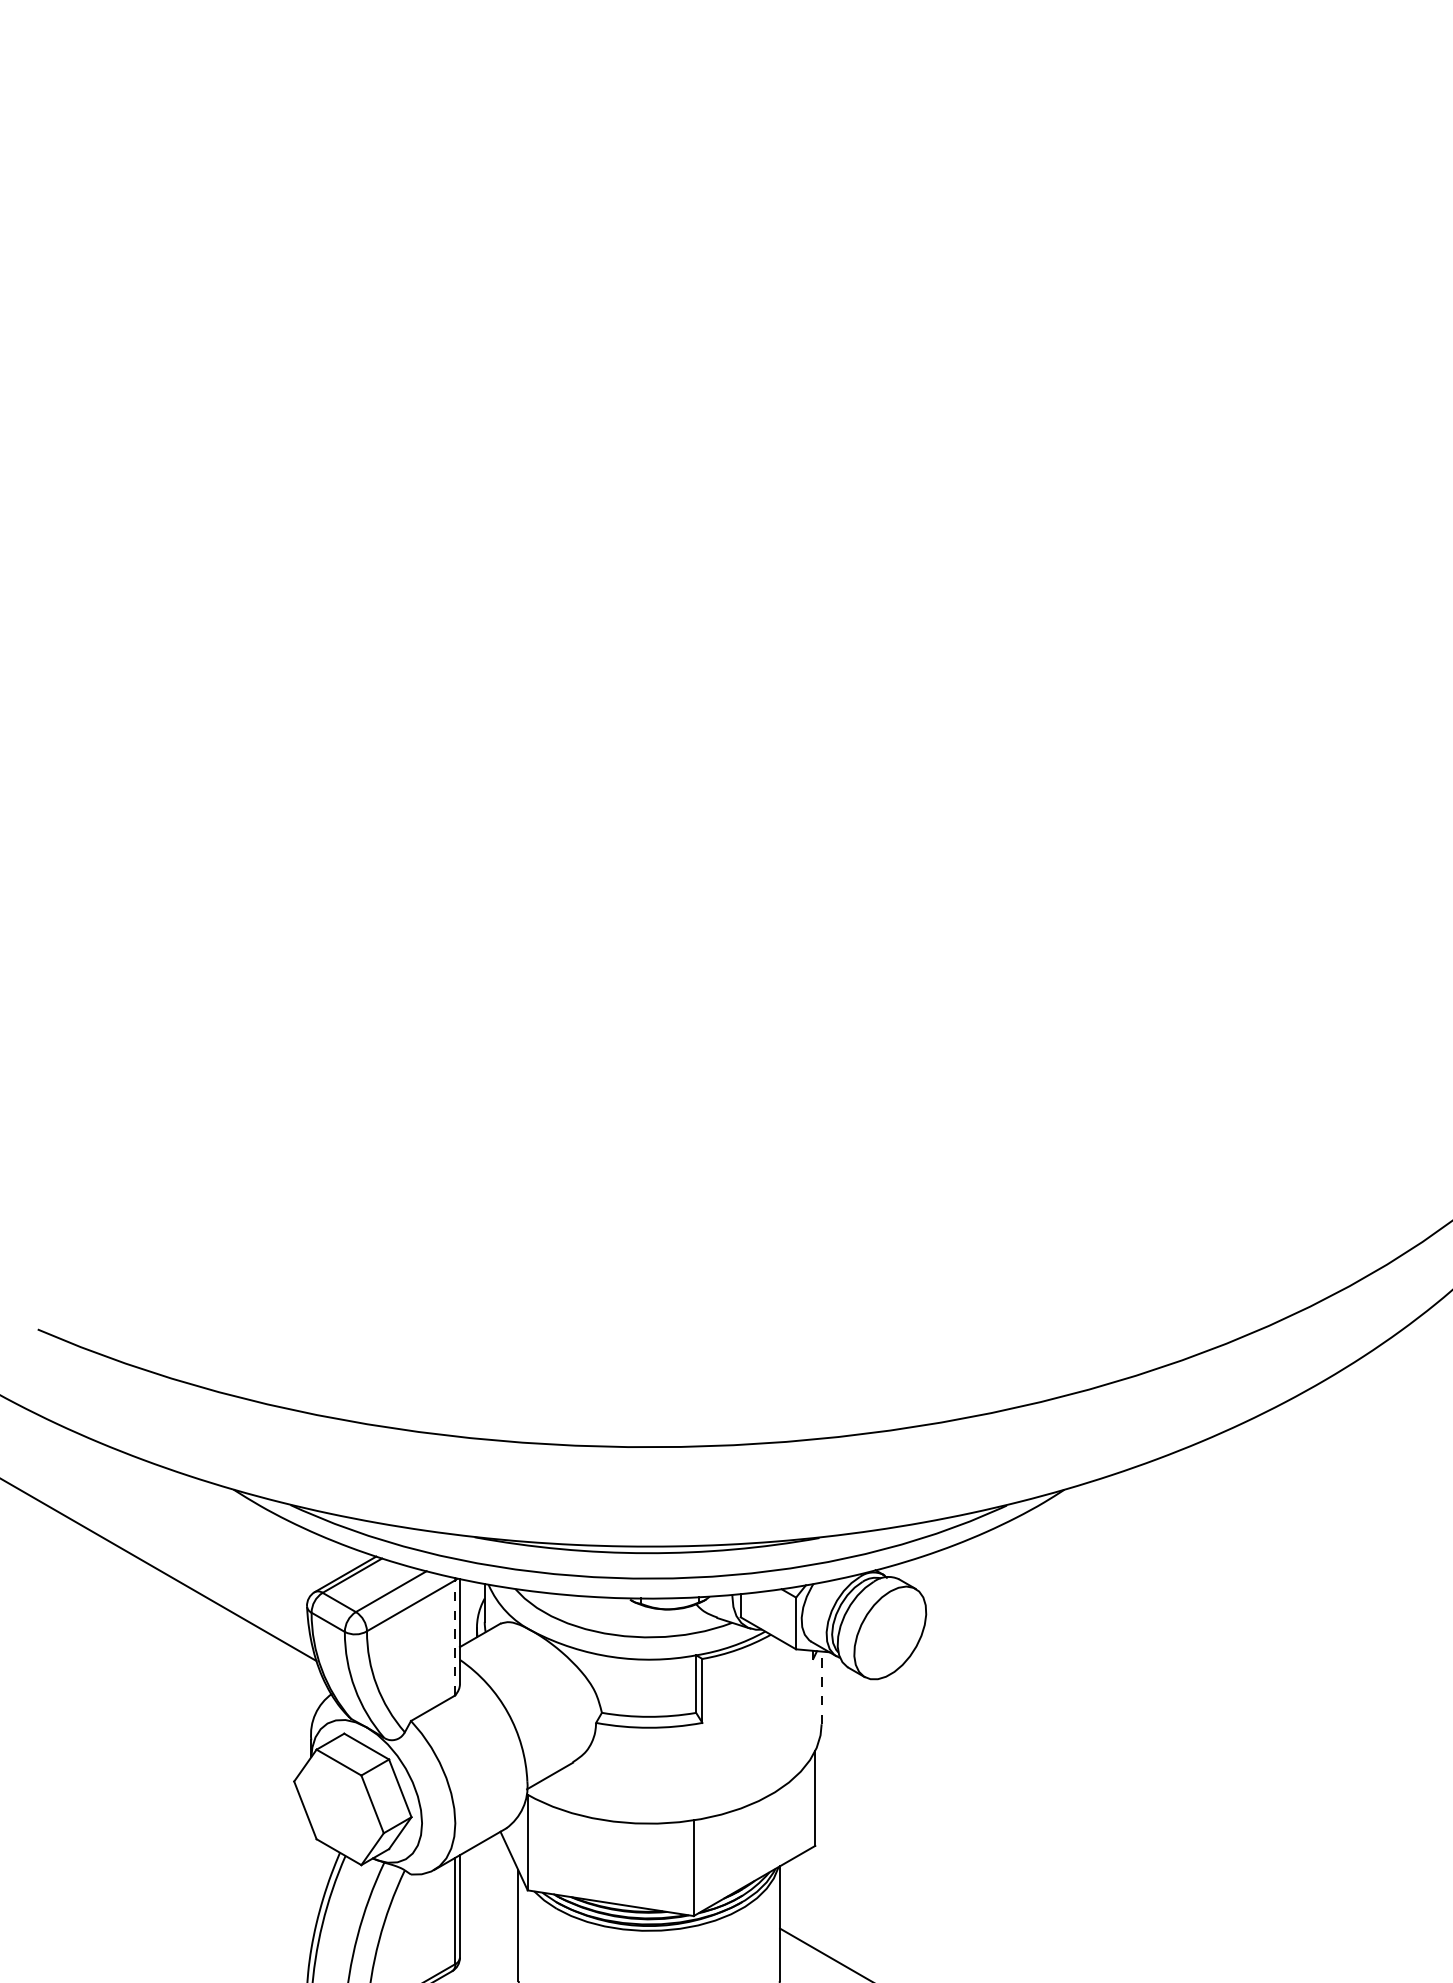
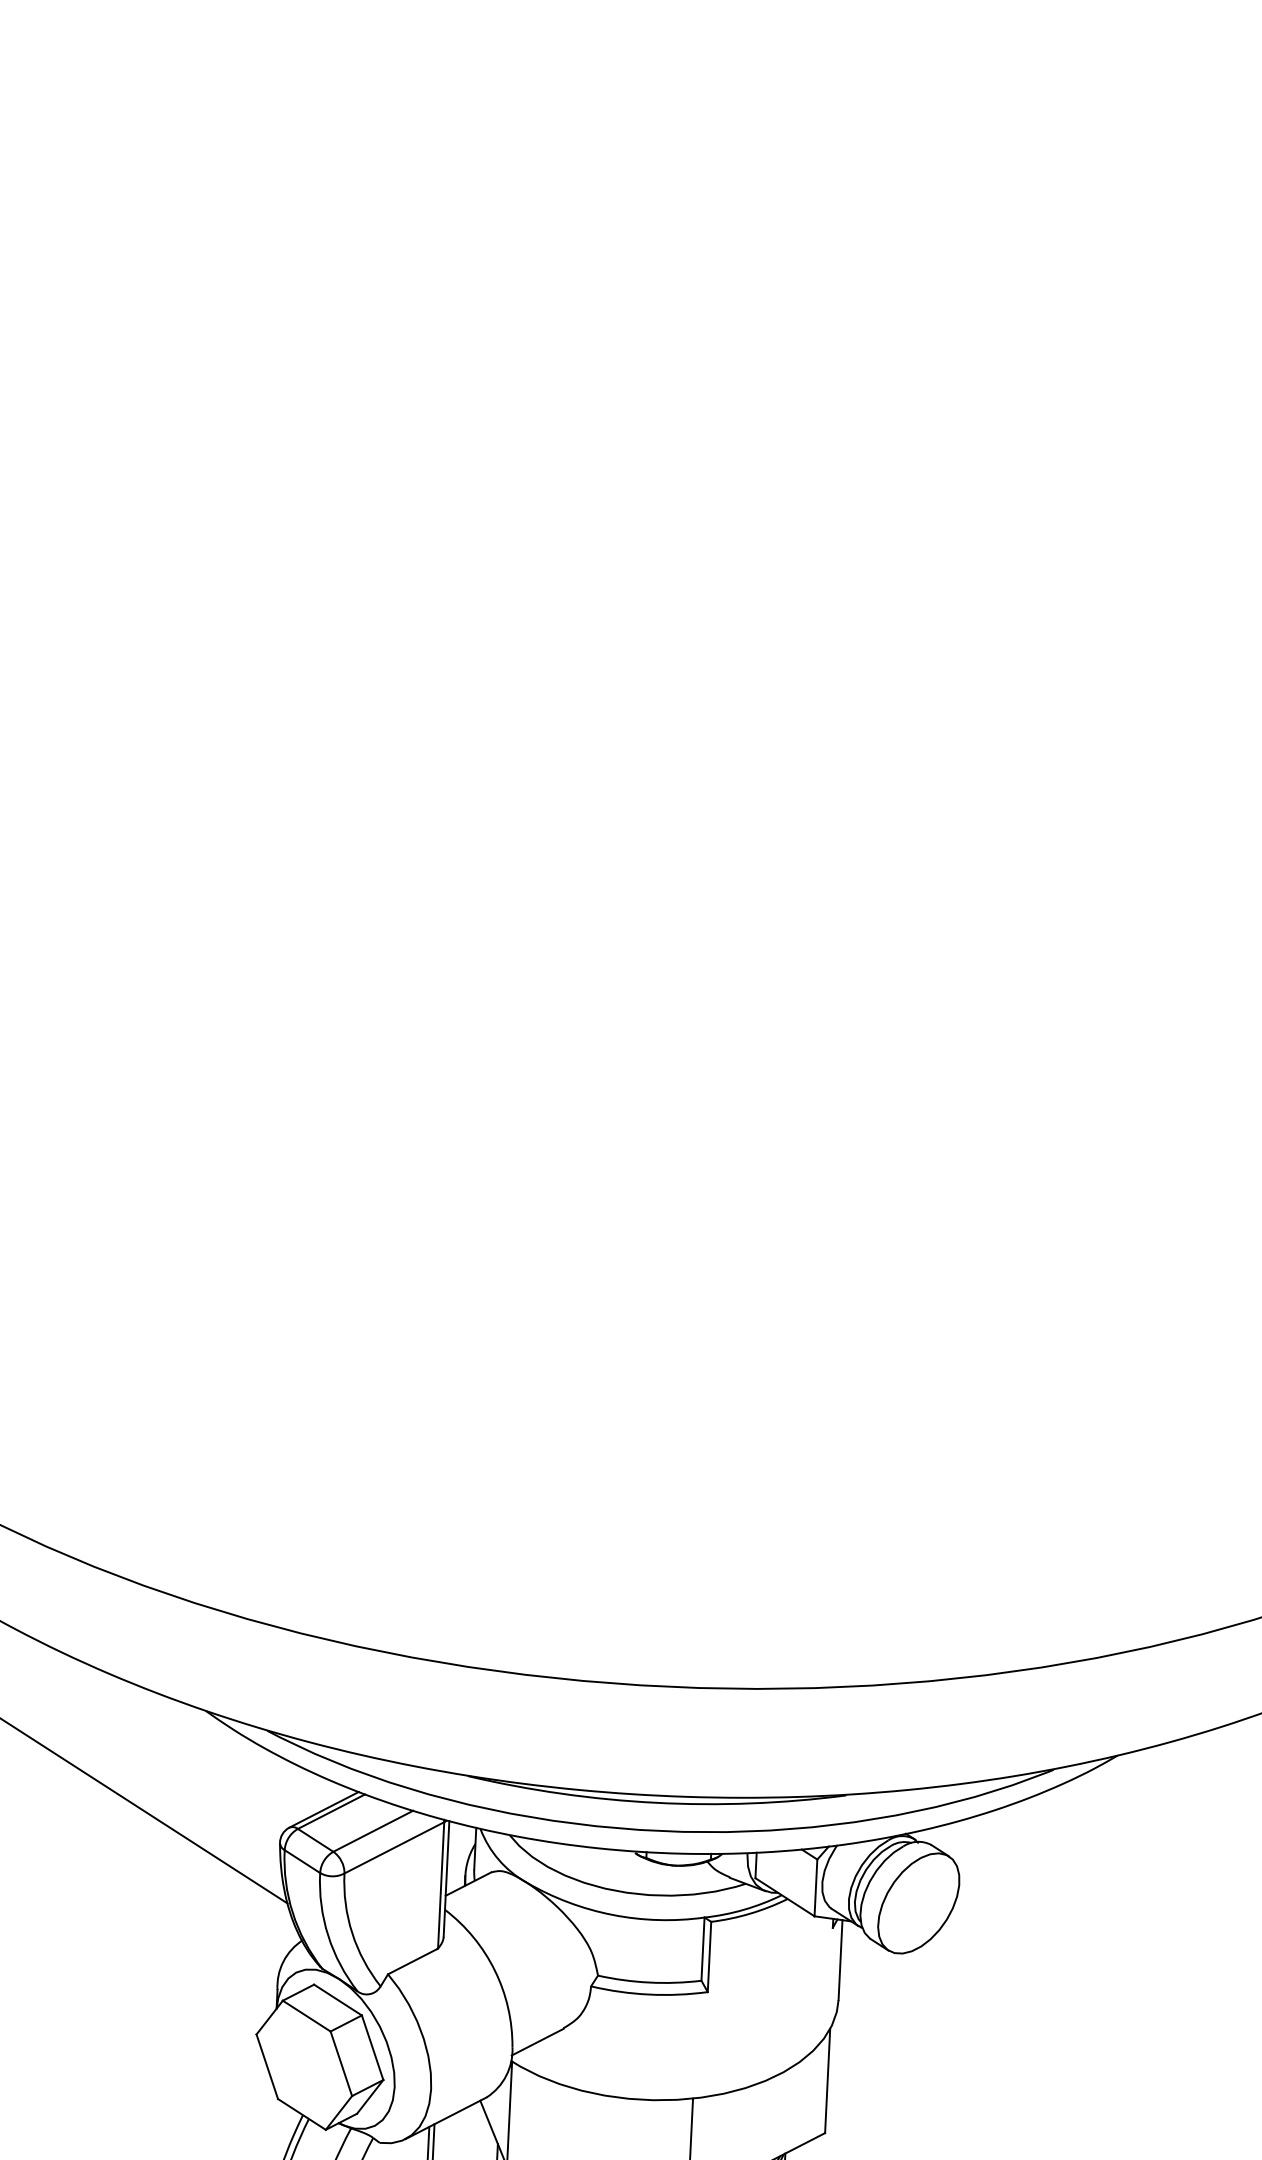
line: (455, 1637) -> (441, 1885), dashed -> solid
line: (821, 1687) -> (840, 1959), dashed -> solid

